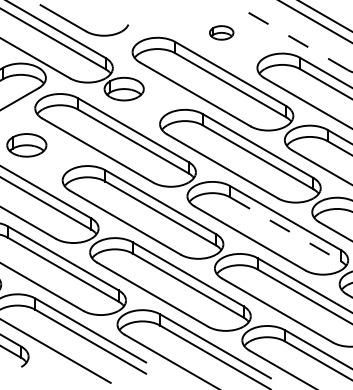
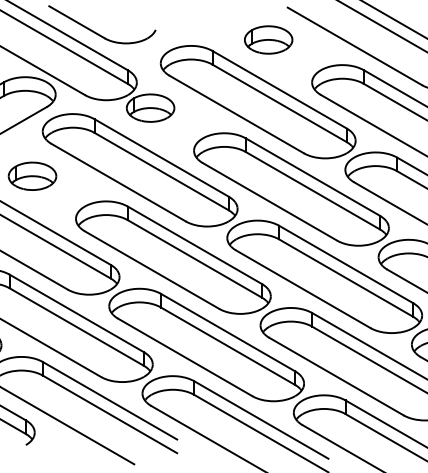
part: (221, 32) -> (268, 39), size x1.67
line: (292, 38) -> (354, 46), dashed -> solid
line: (285, 229) -> (346, 278), dashed -> solid

